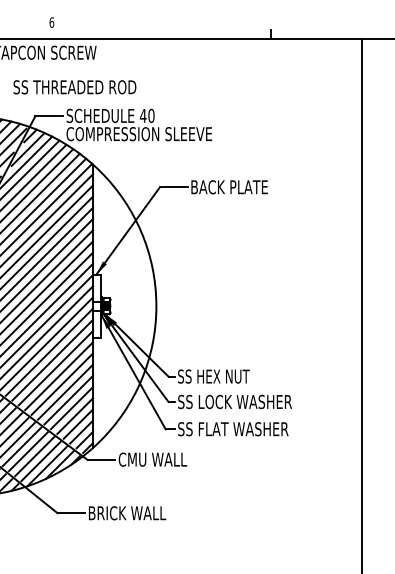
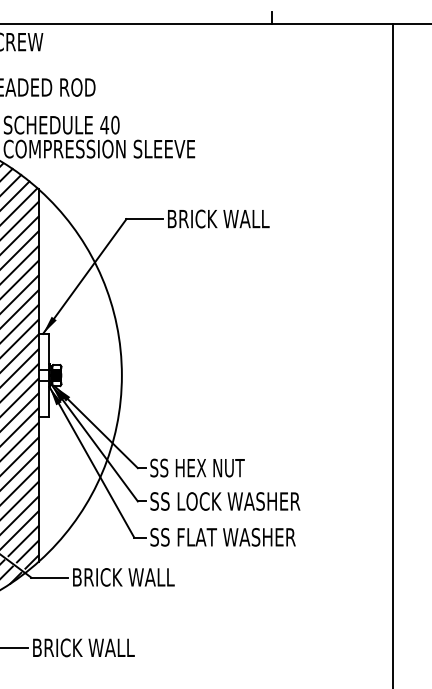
text: (233, 187) -> (223, 219), BACK PLATE -> BRICK WALL
text: (157, 459) -> (123, 577), CMU WALL -> BRICK WALL

